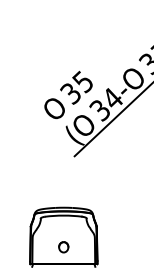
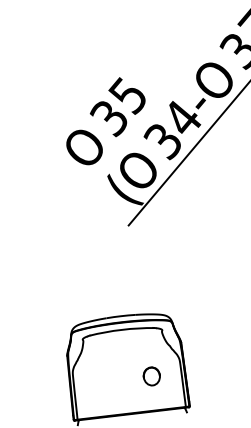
part: (63, 247) -> (151, 376), moved

